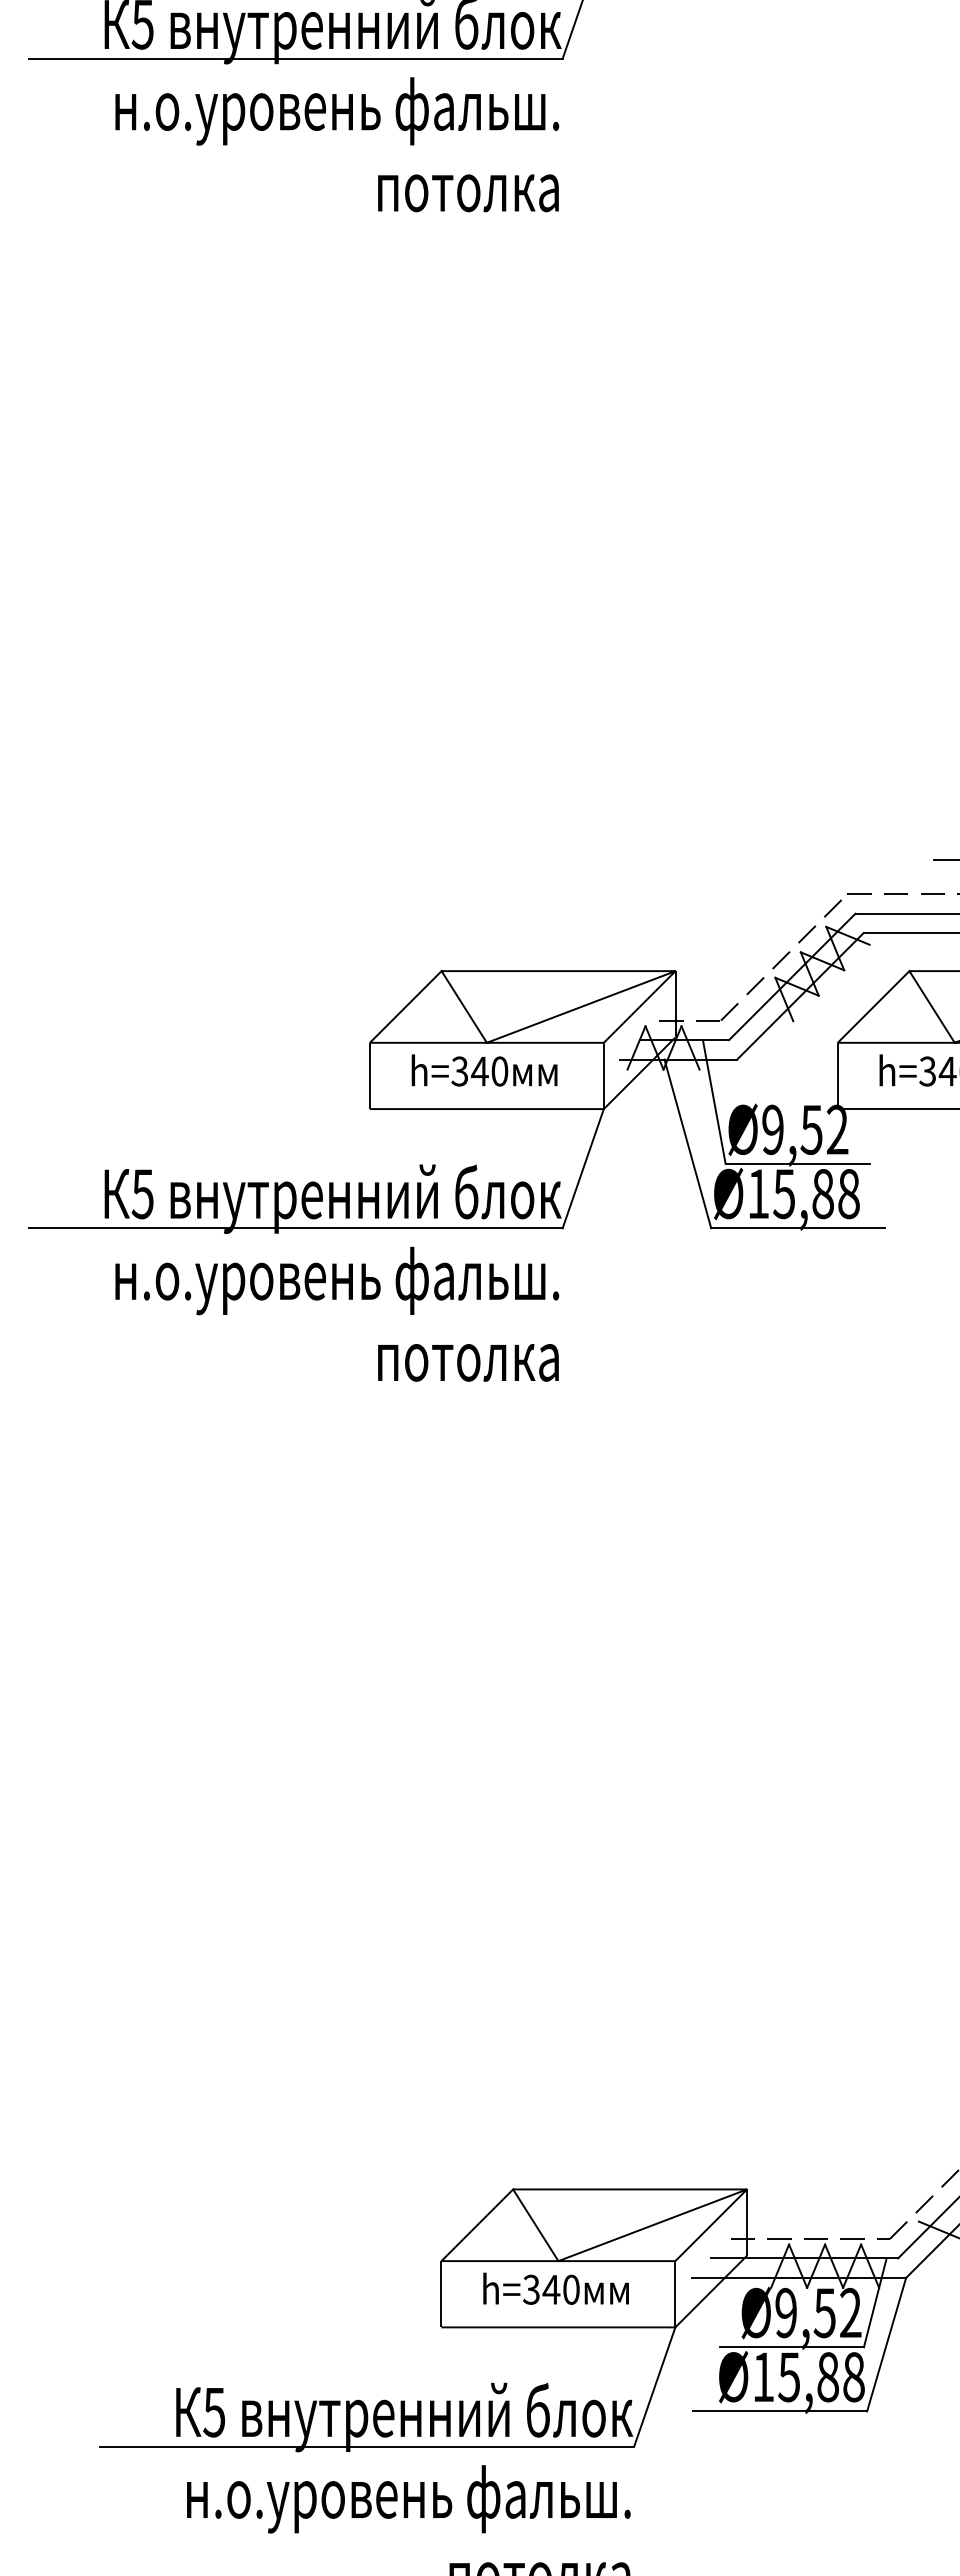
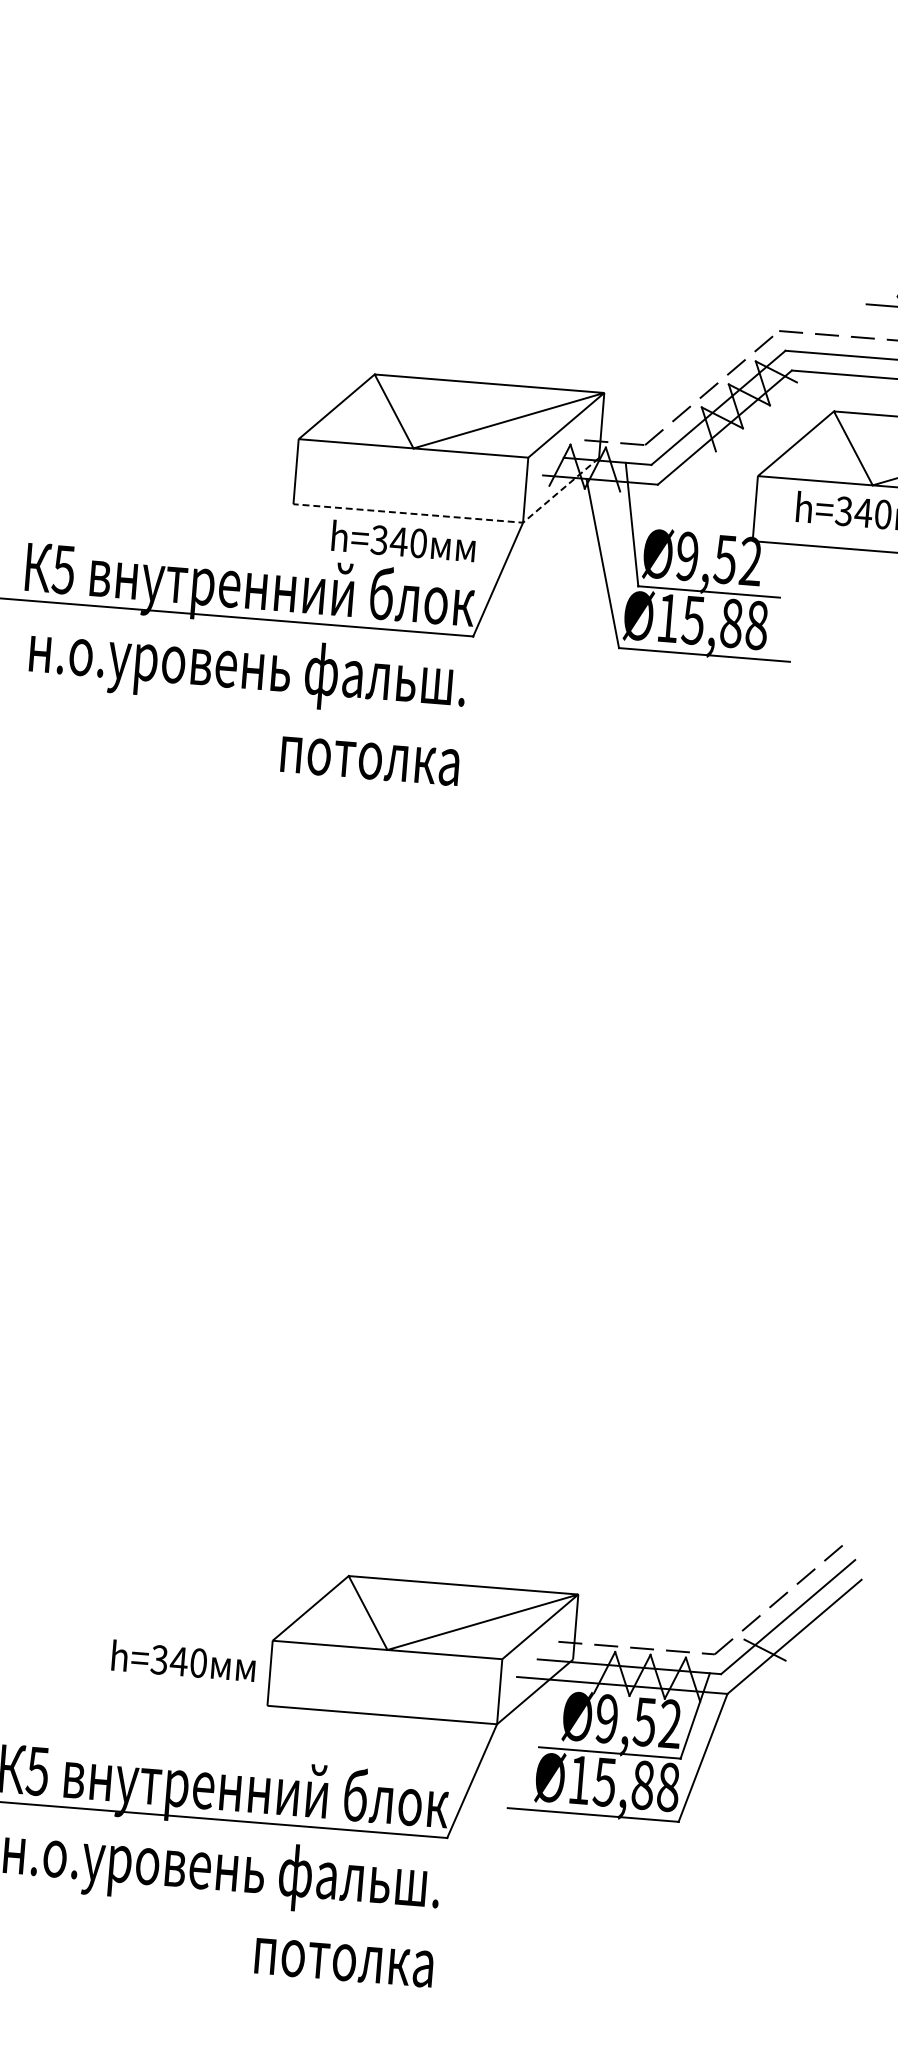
text: (484, 1070) -> (403, 541), moved
line: (538, 1109) -> (458, 517), solid -> dashed
text: (555, 2288) -> (183, 1660), moved

